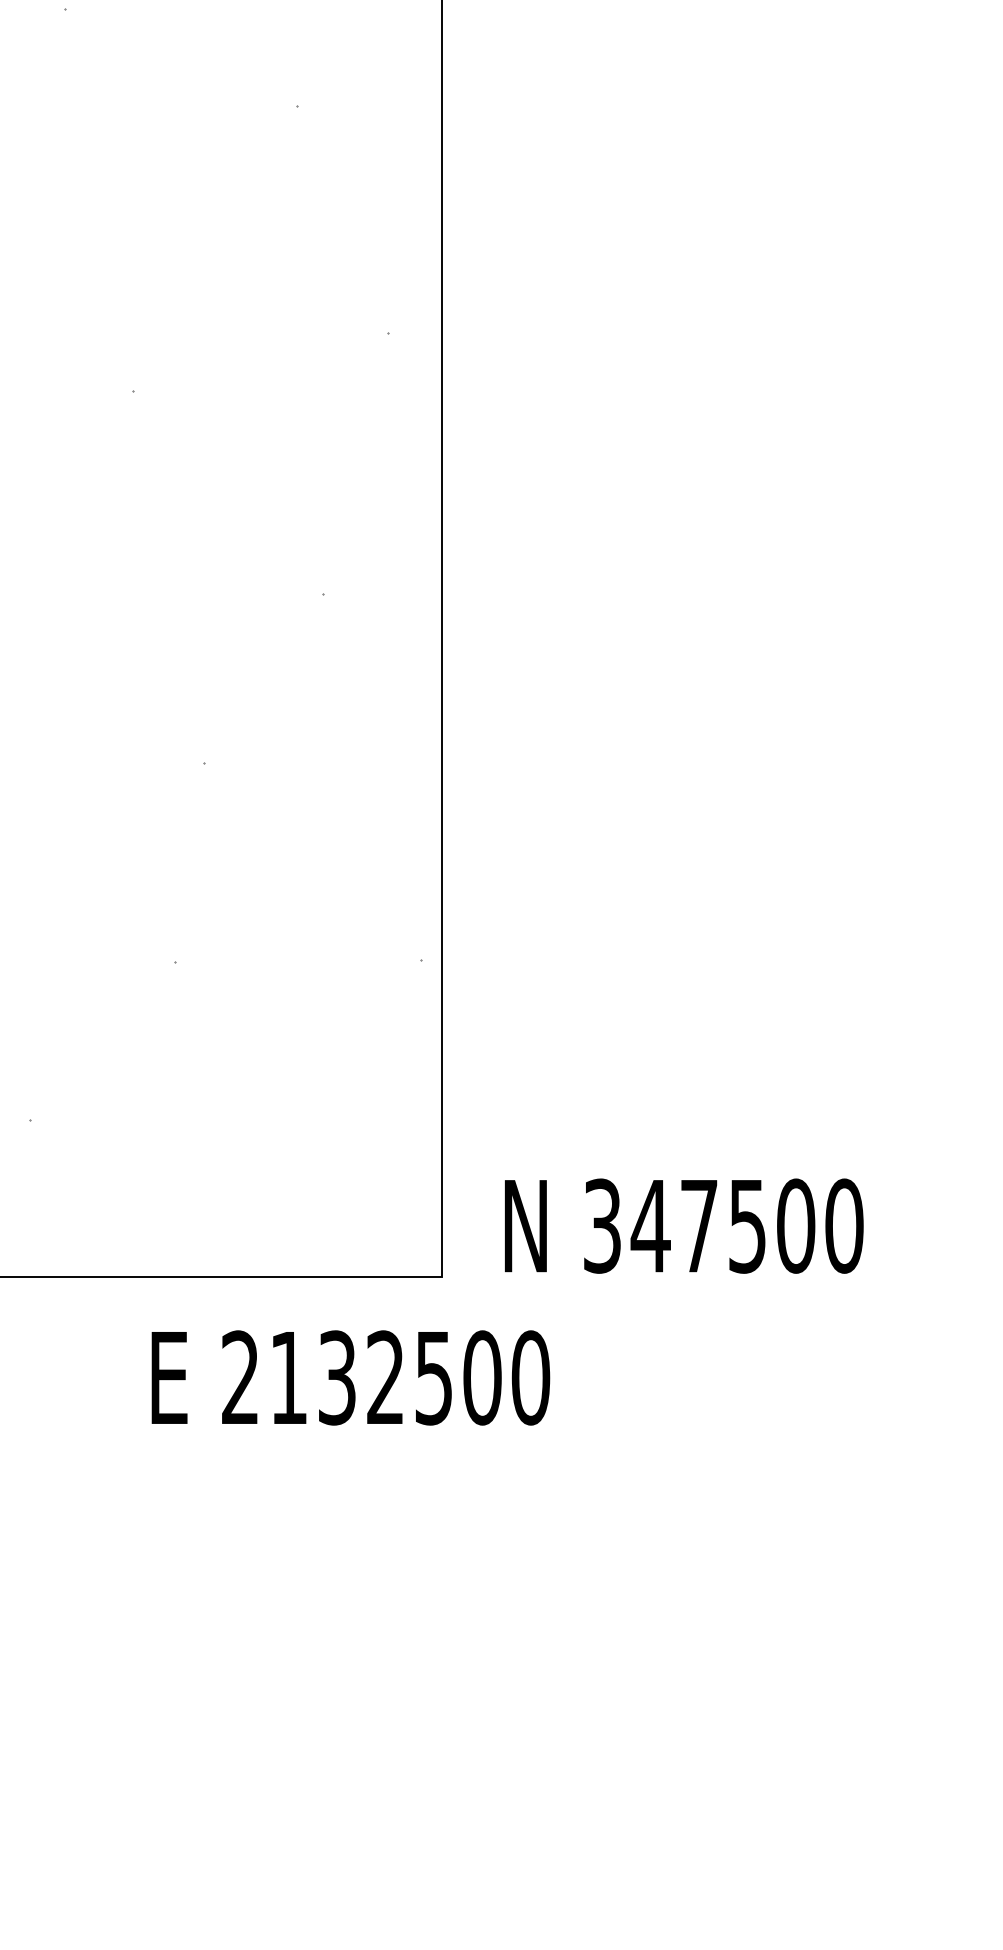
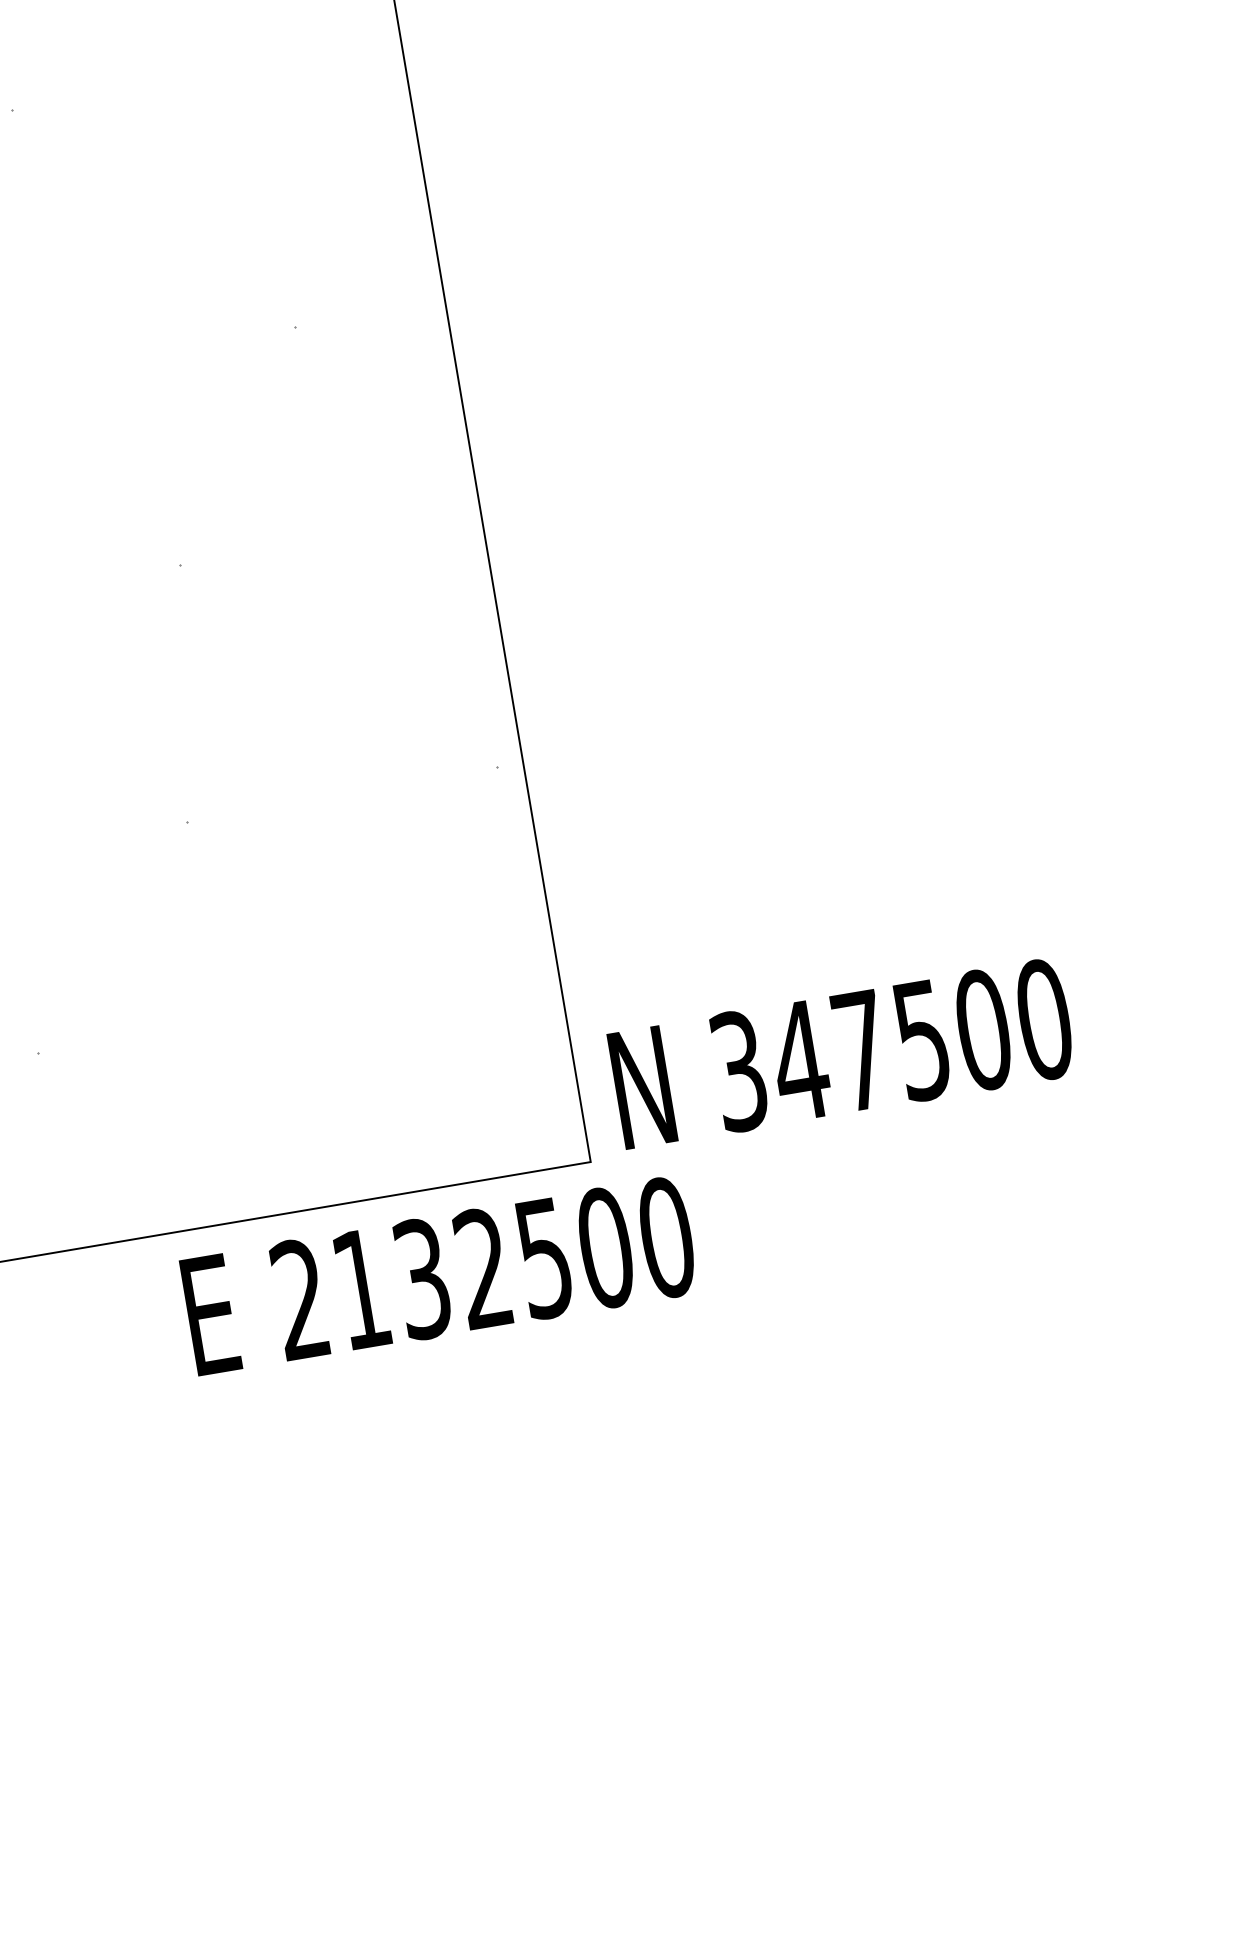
text: (684, 1225) -> (842, 1052), moved
text: (350, 1377) -> (439, 1275), moved

